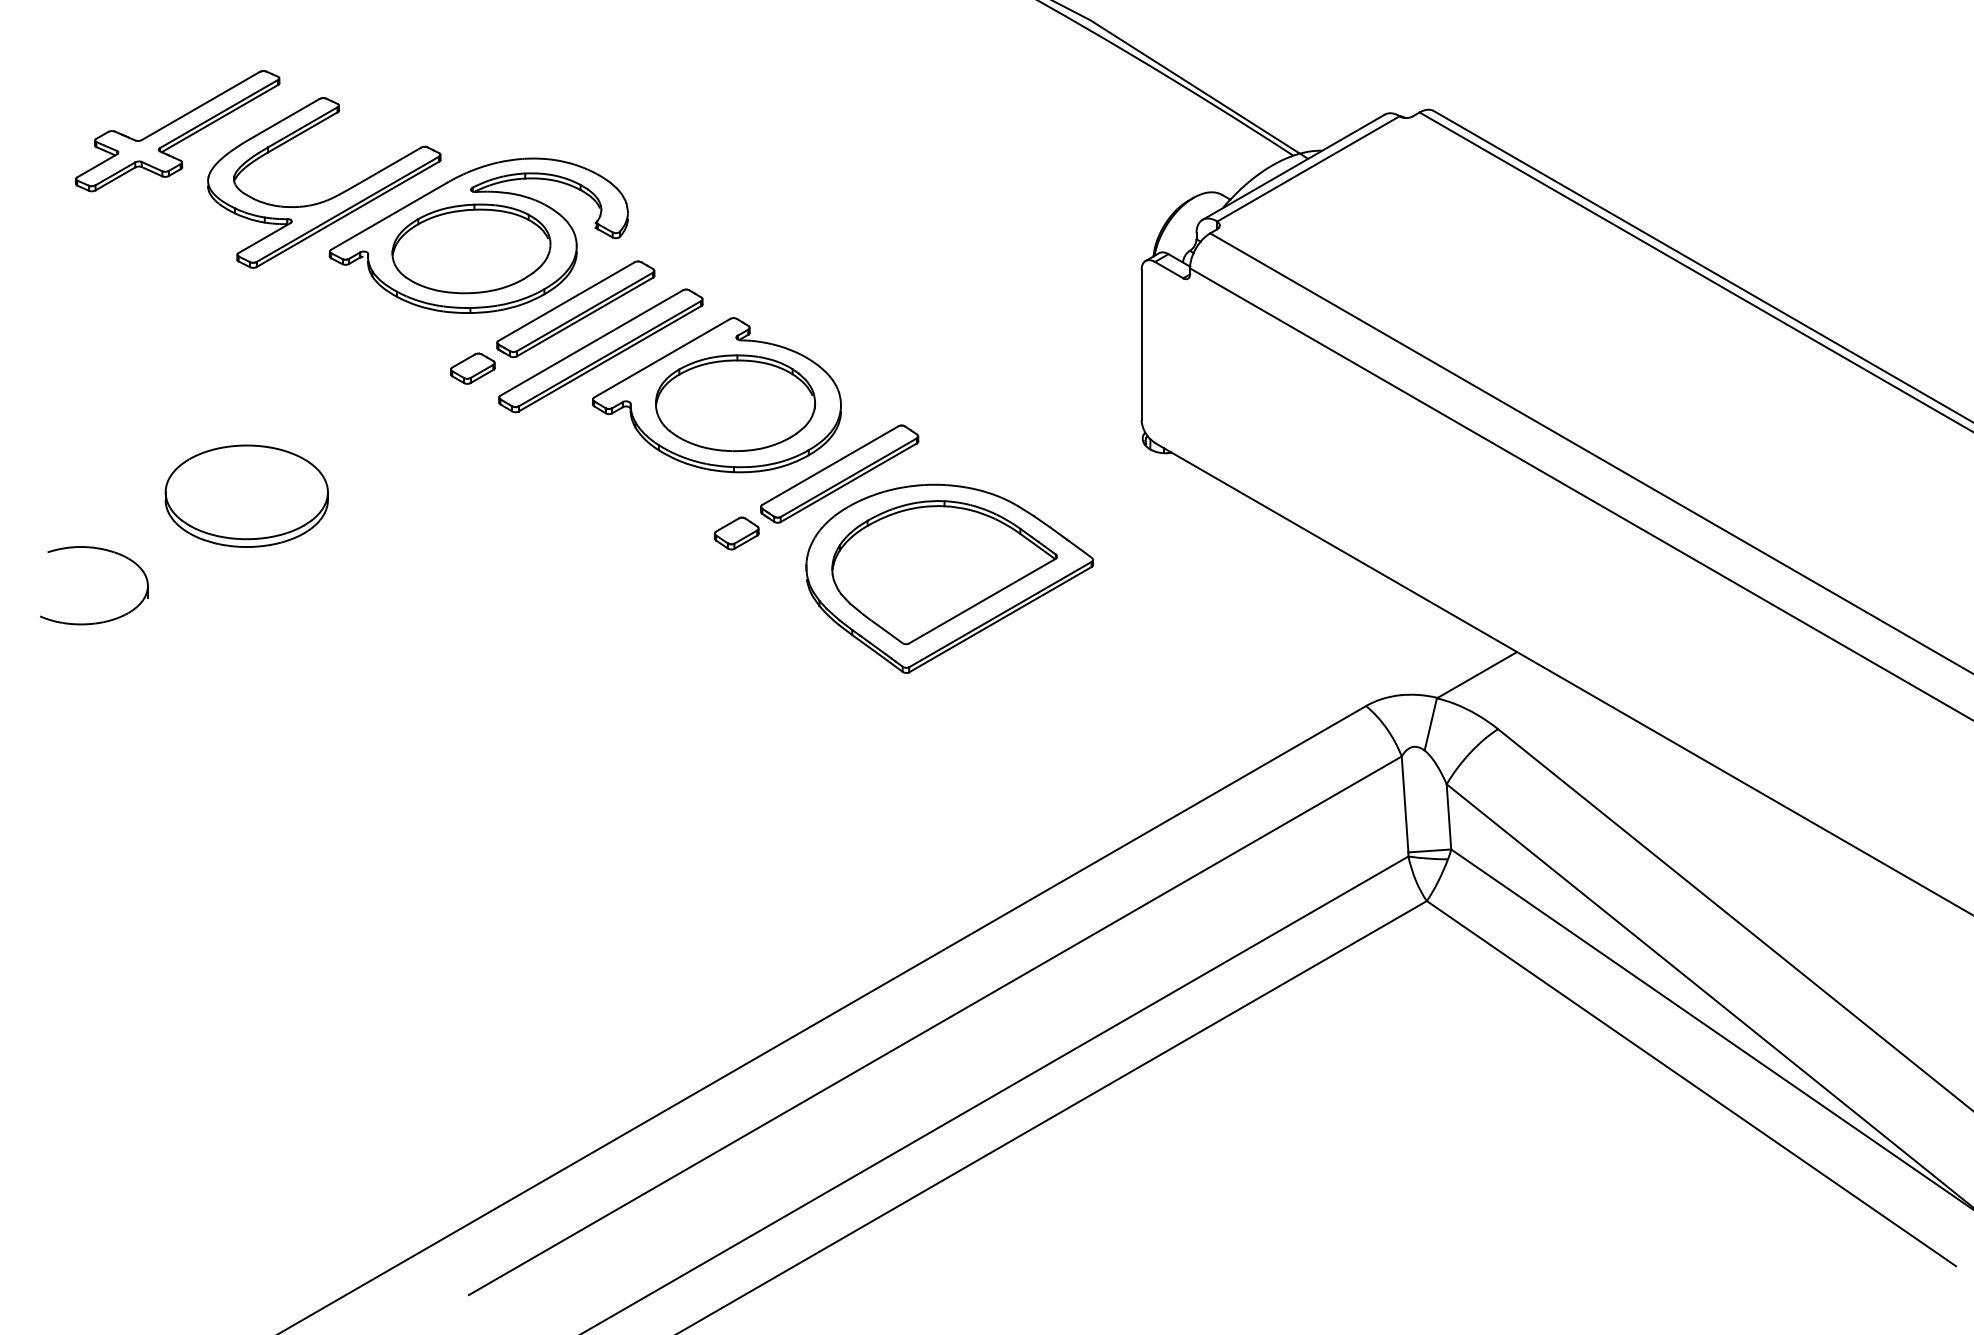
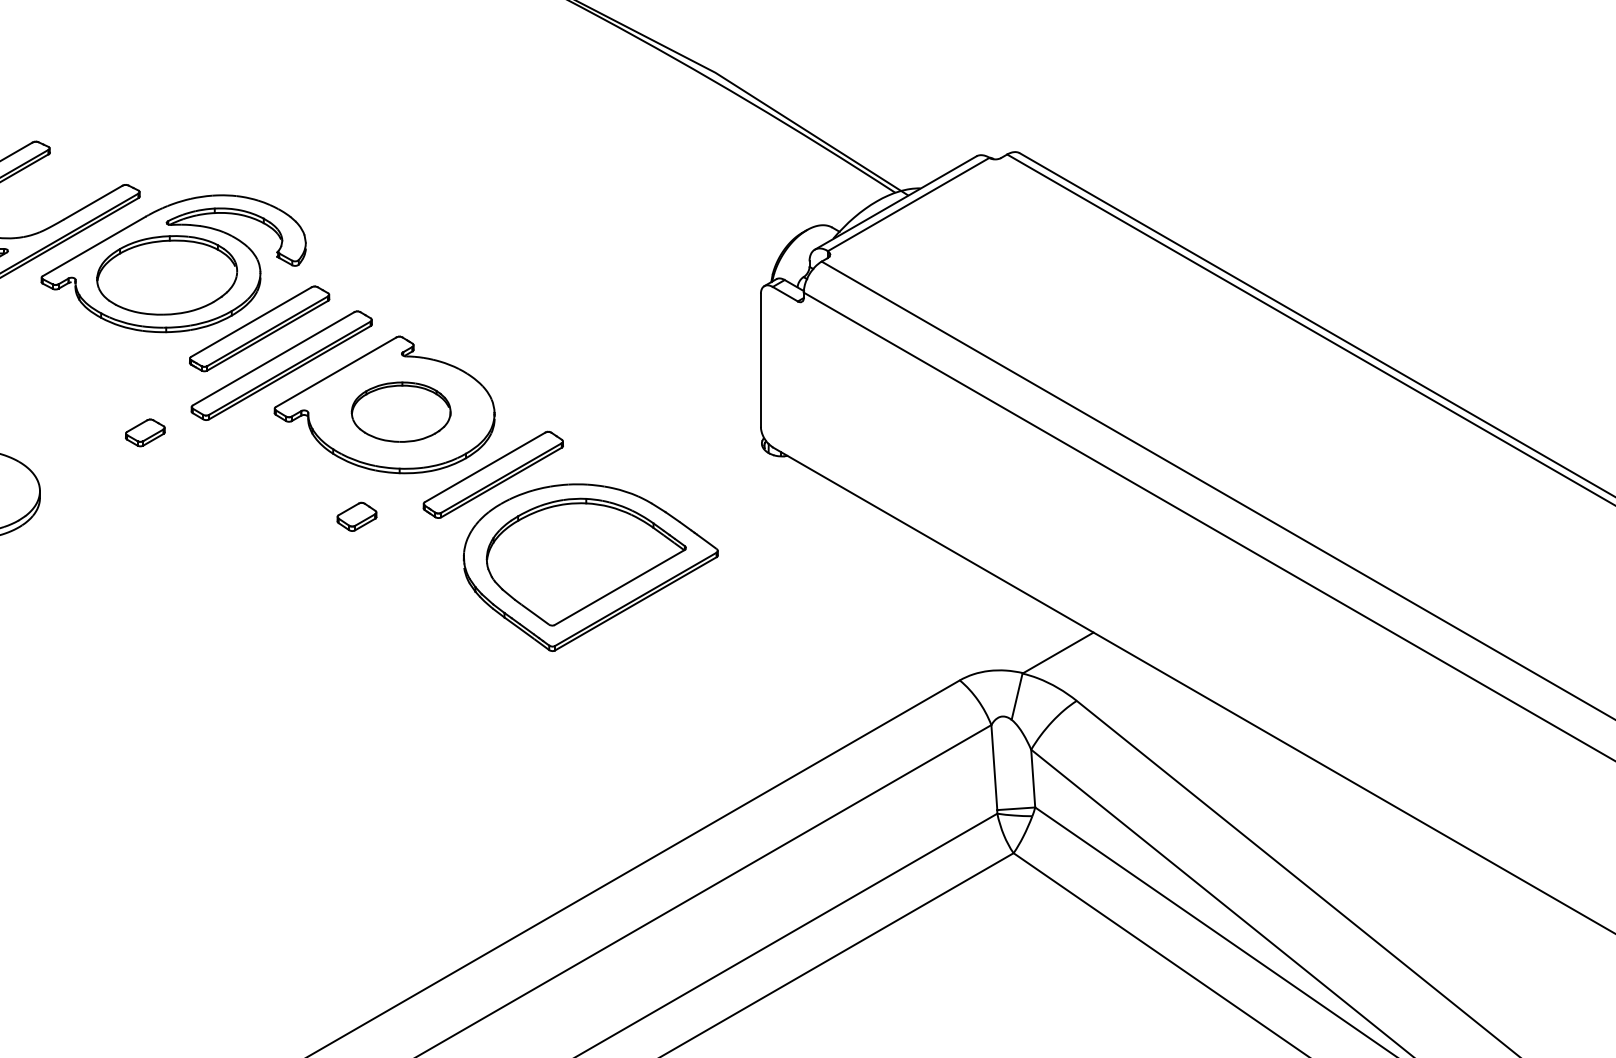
part: (472, 368) -> (145, 432), moved
part: (735, 403) -> (401, 412), size x0.7
part: (736, 533) -> (356, 516), moved

